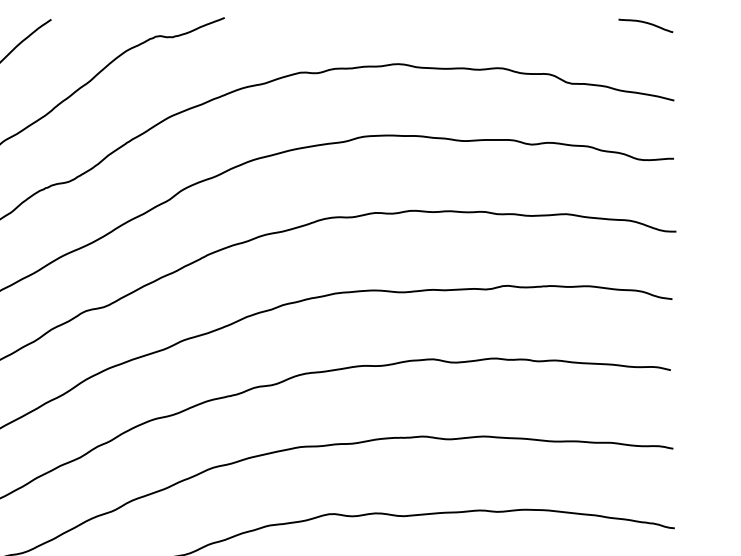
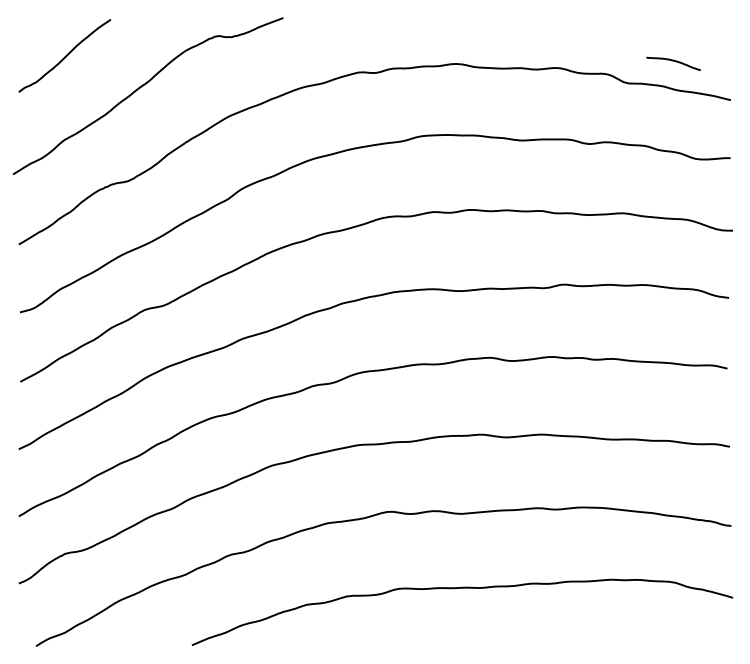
curve: (645, 23) -> (673, 61), moved

